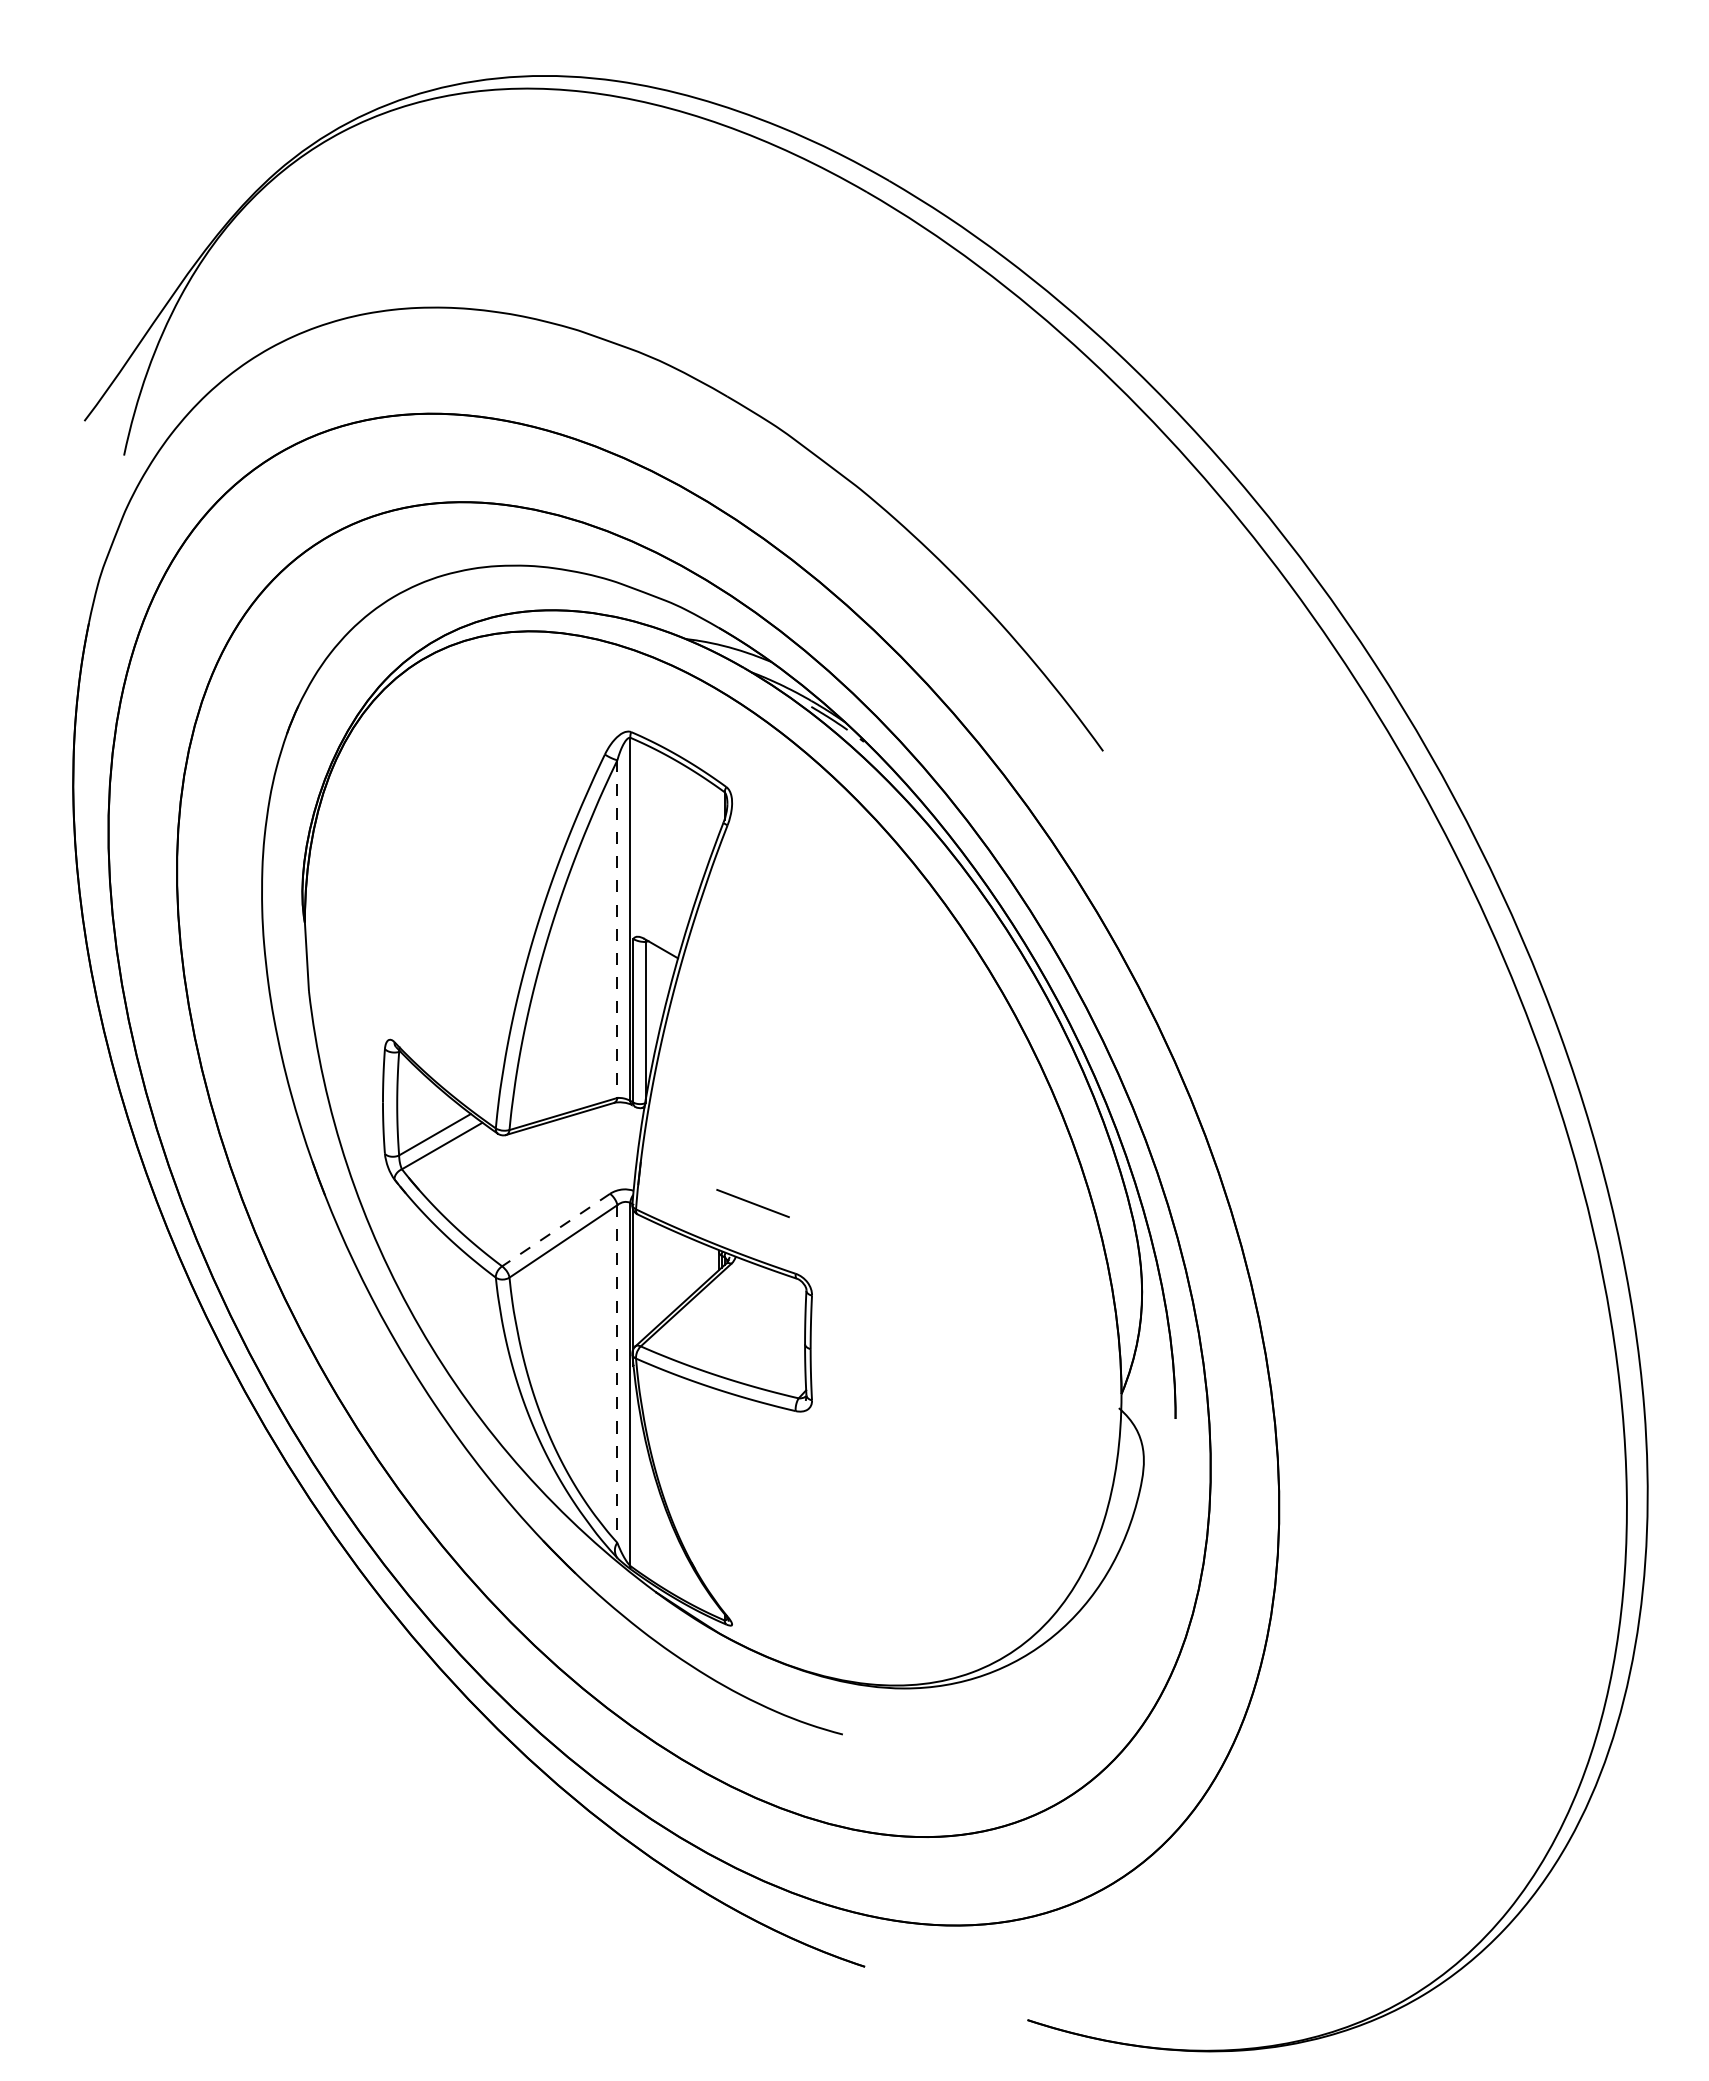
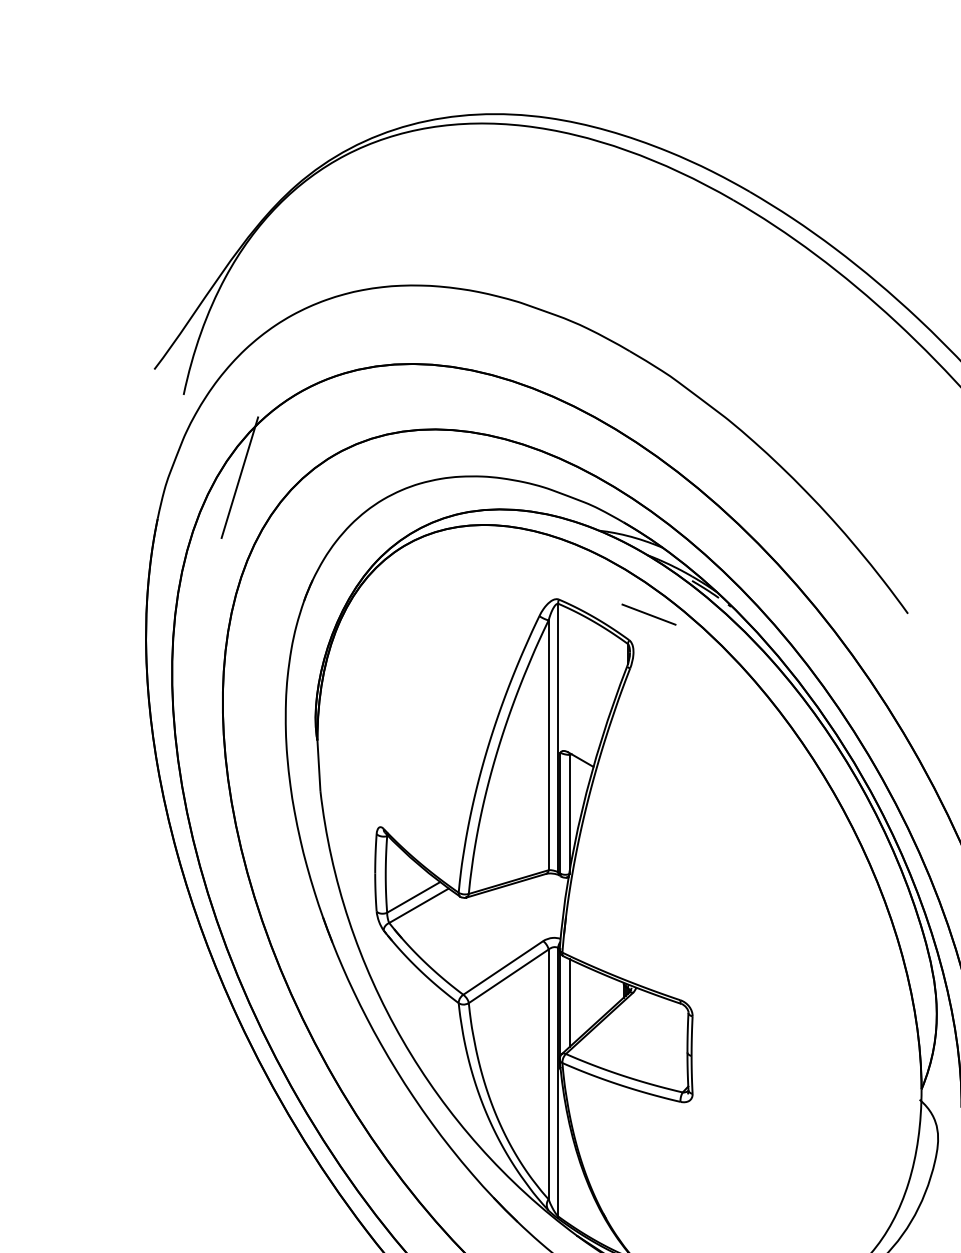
line: (199, 566) -> (239, 477), added
line: (617, 929) -> (548, 745), dashed -> solid
line: (752, 1203) -> (648, 614), moved
line: (556, 1230) -> (503, 968), dashed -> solid
line: (645, 1277) -> (569, 1003), added
line: (617, 1374) -> (548, 1074), dashed -> solid

